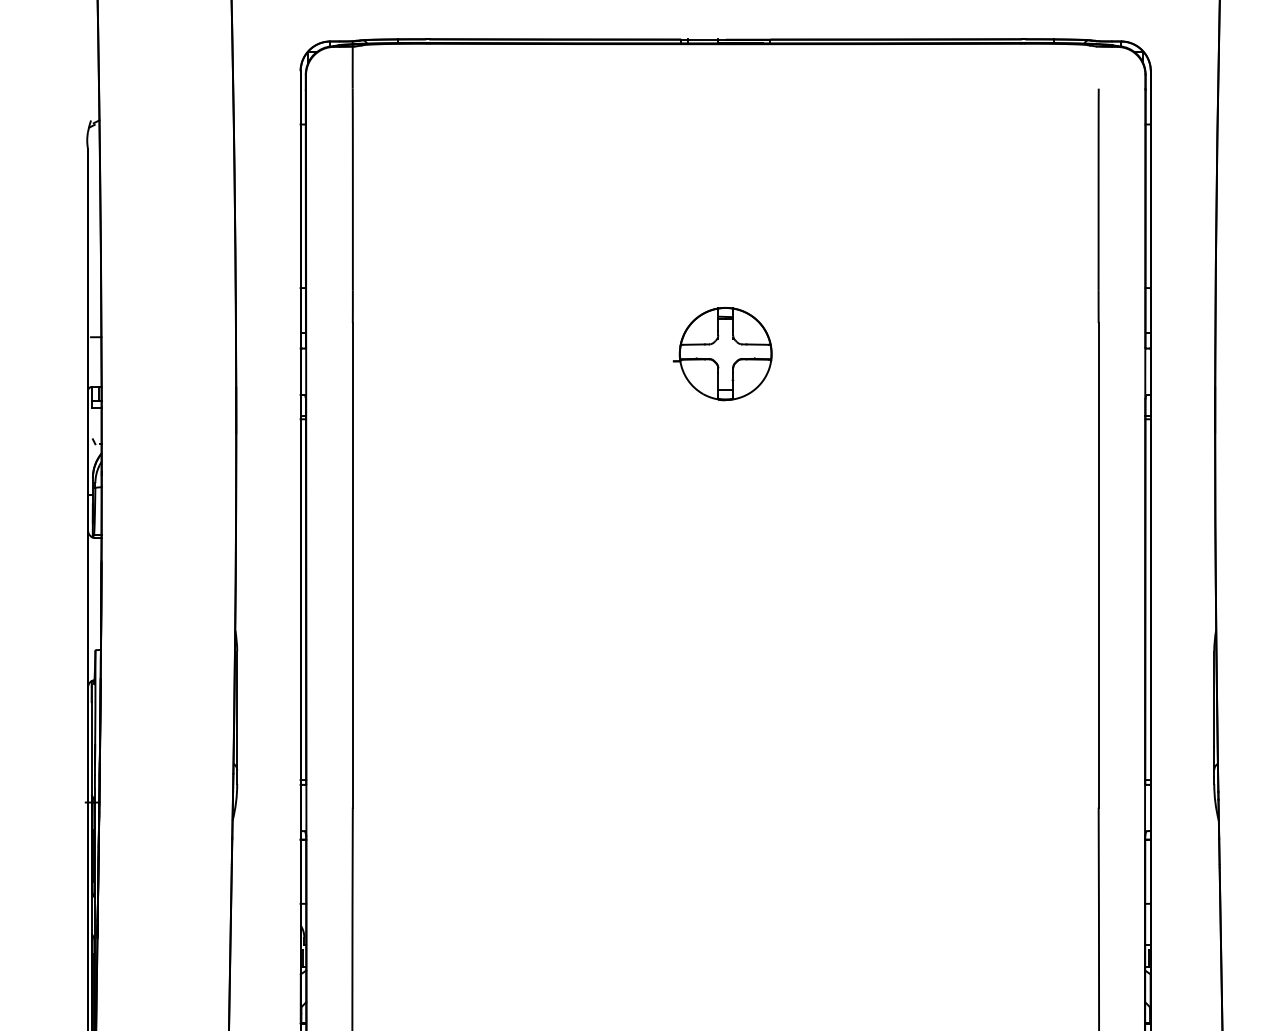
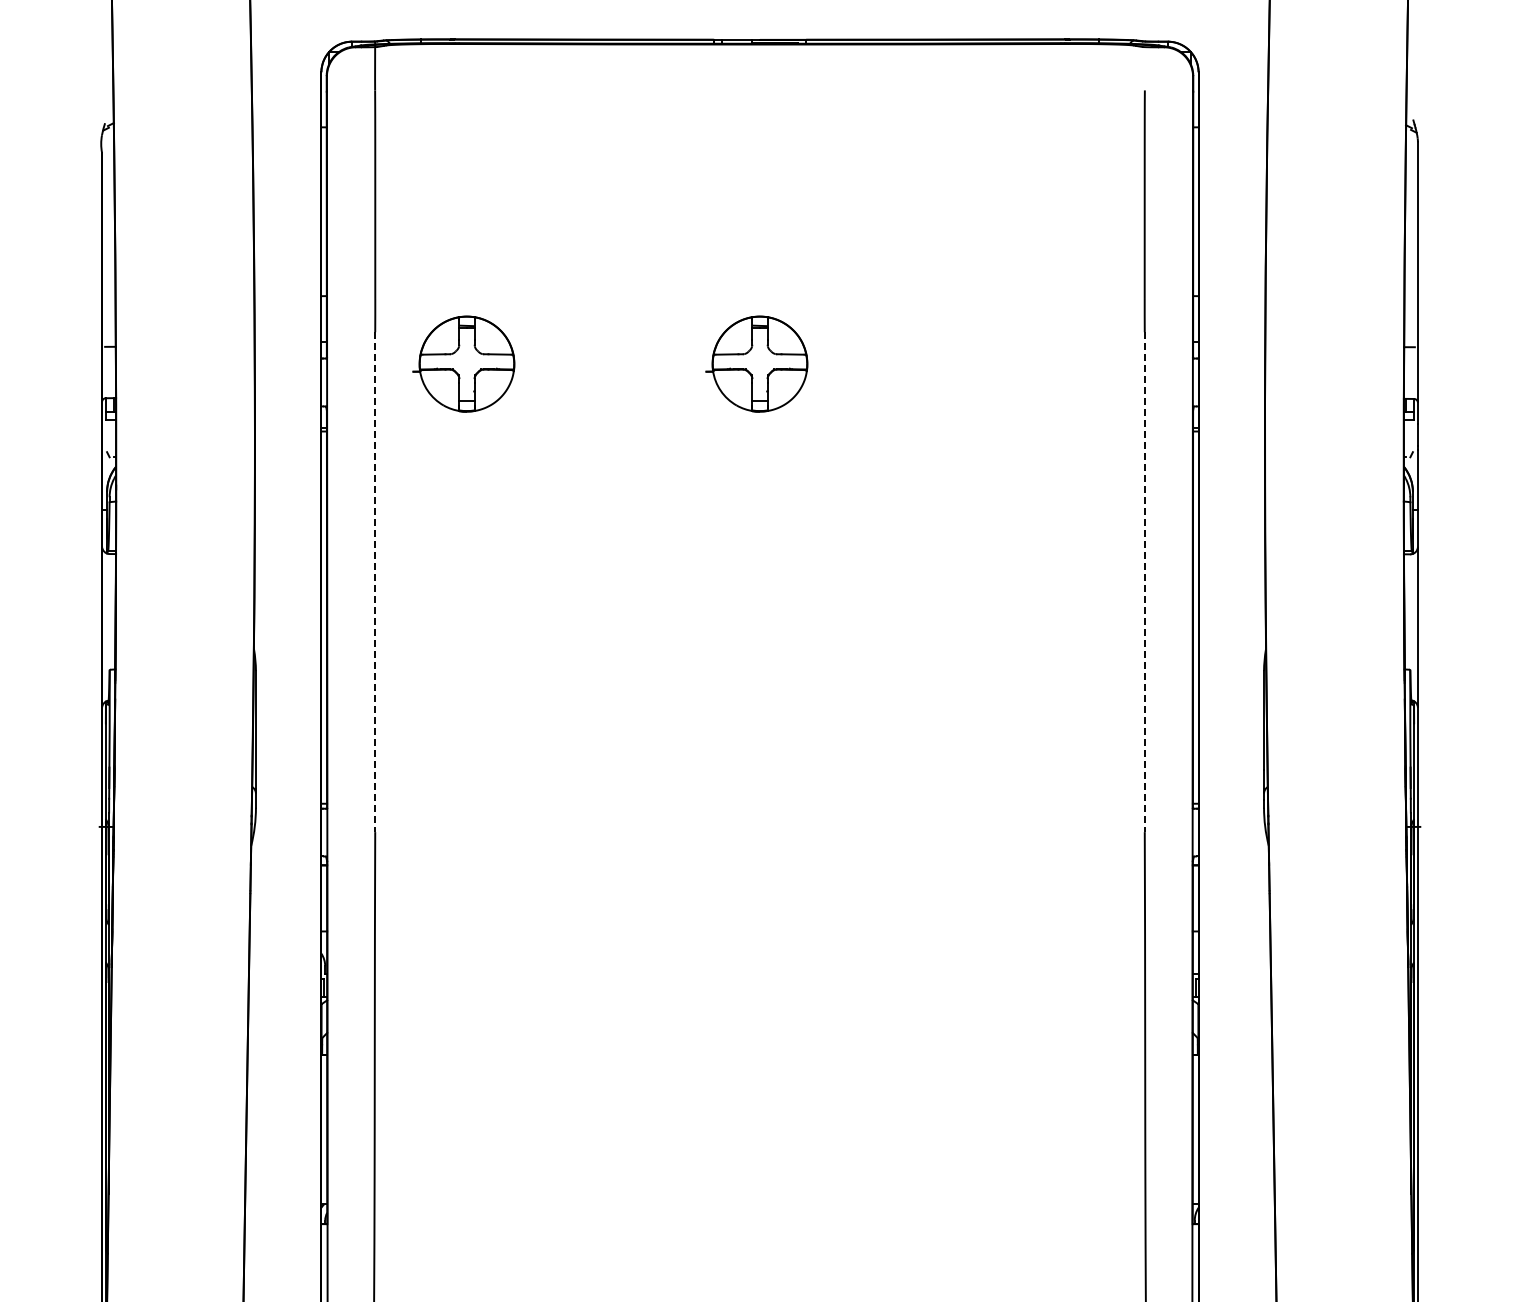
part: (438, 353) -> (463, 363), added
line: (353, 565) -> (375, 582), solid -> dashed
line: (1098, 565) -> (1144, 582), solid -> dashed

